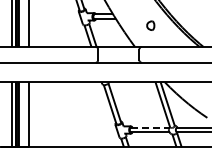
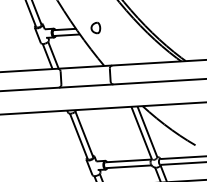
part: (150, 25) -> (95, 27), moved
line: (150, 127) -> (128, 160), dashed -> solid

